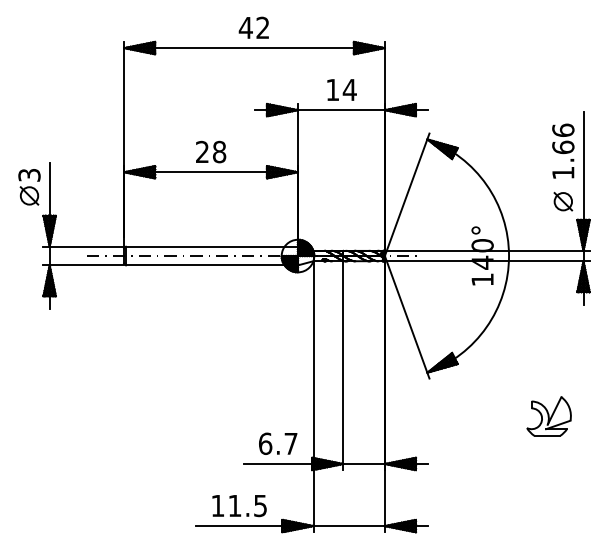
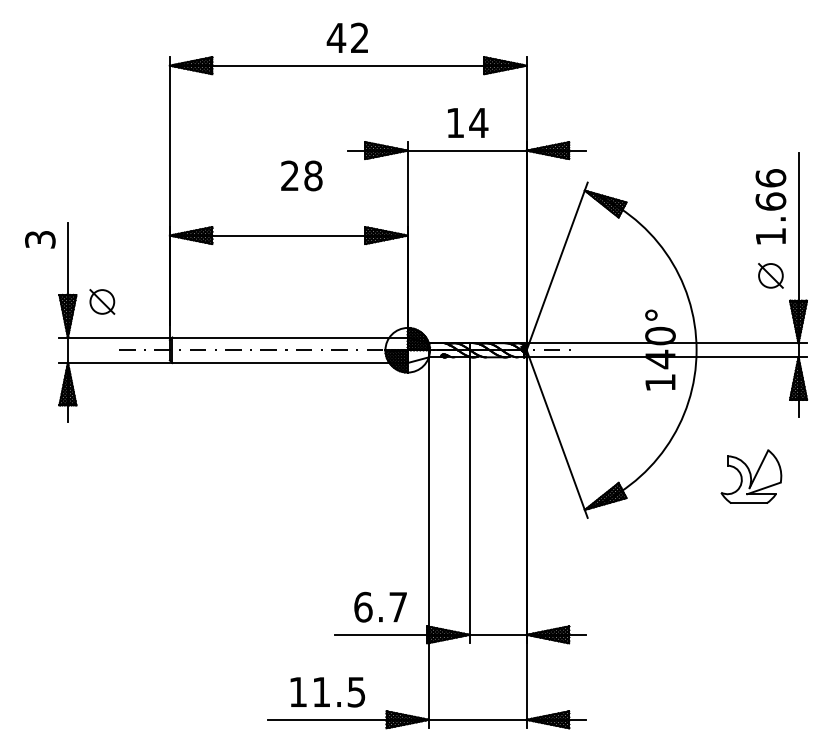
text: (210, 151) -> (301, 175), moved
part: (29, 195) -> (102, 301), moved
part: (549, 416) -> (751, 476), moved

